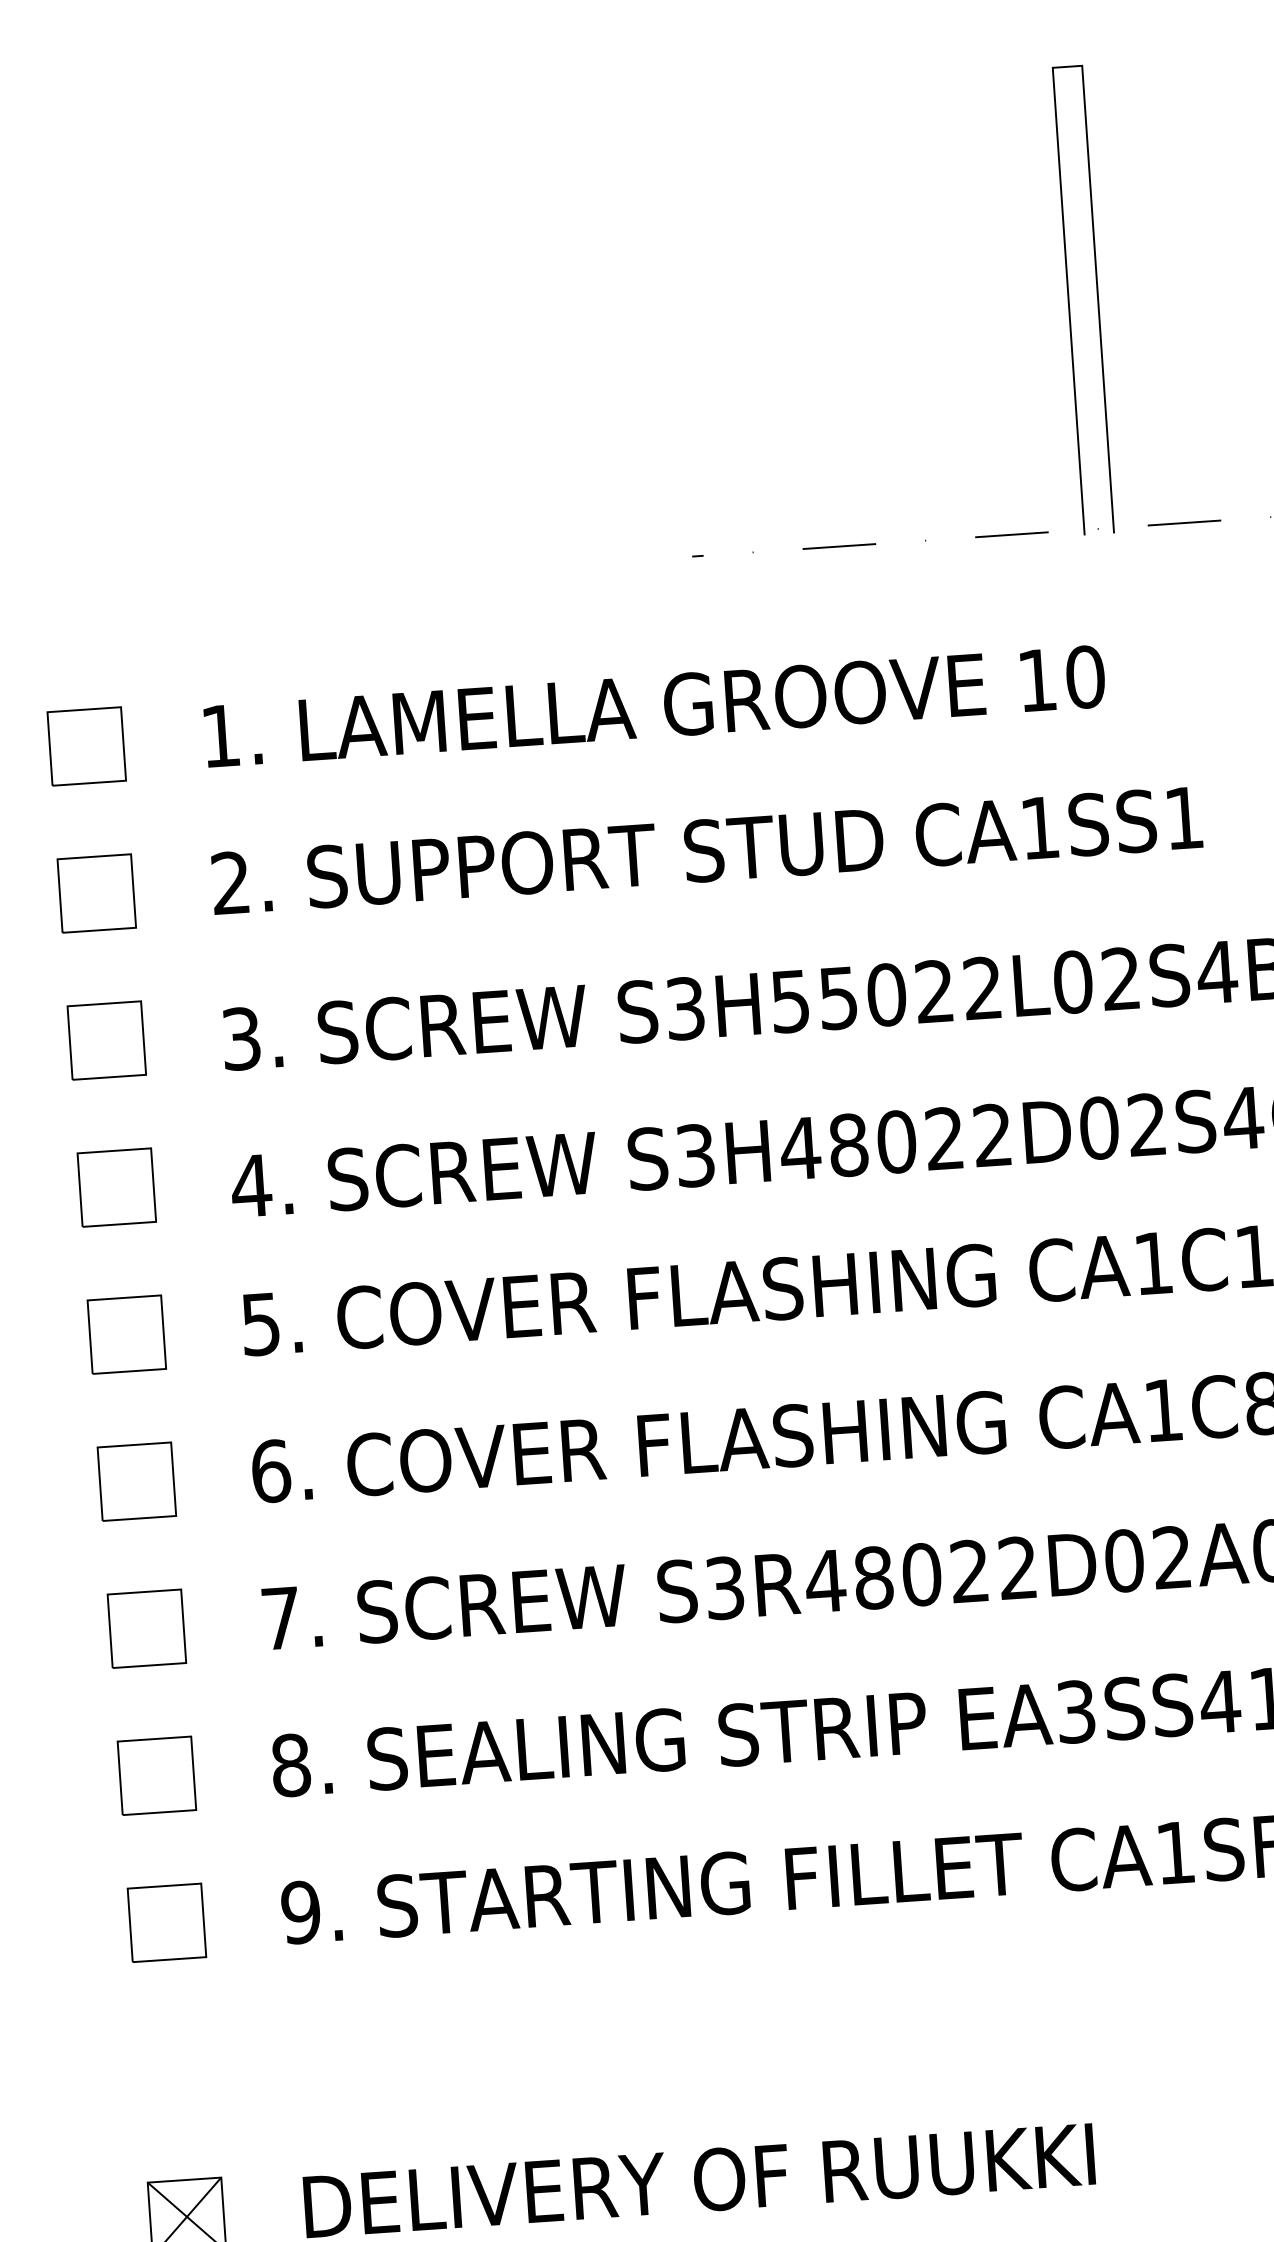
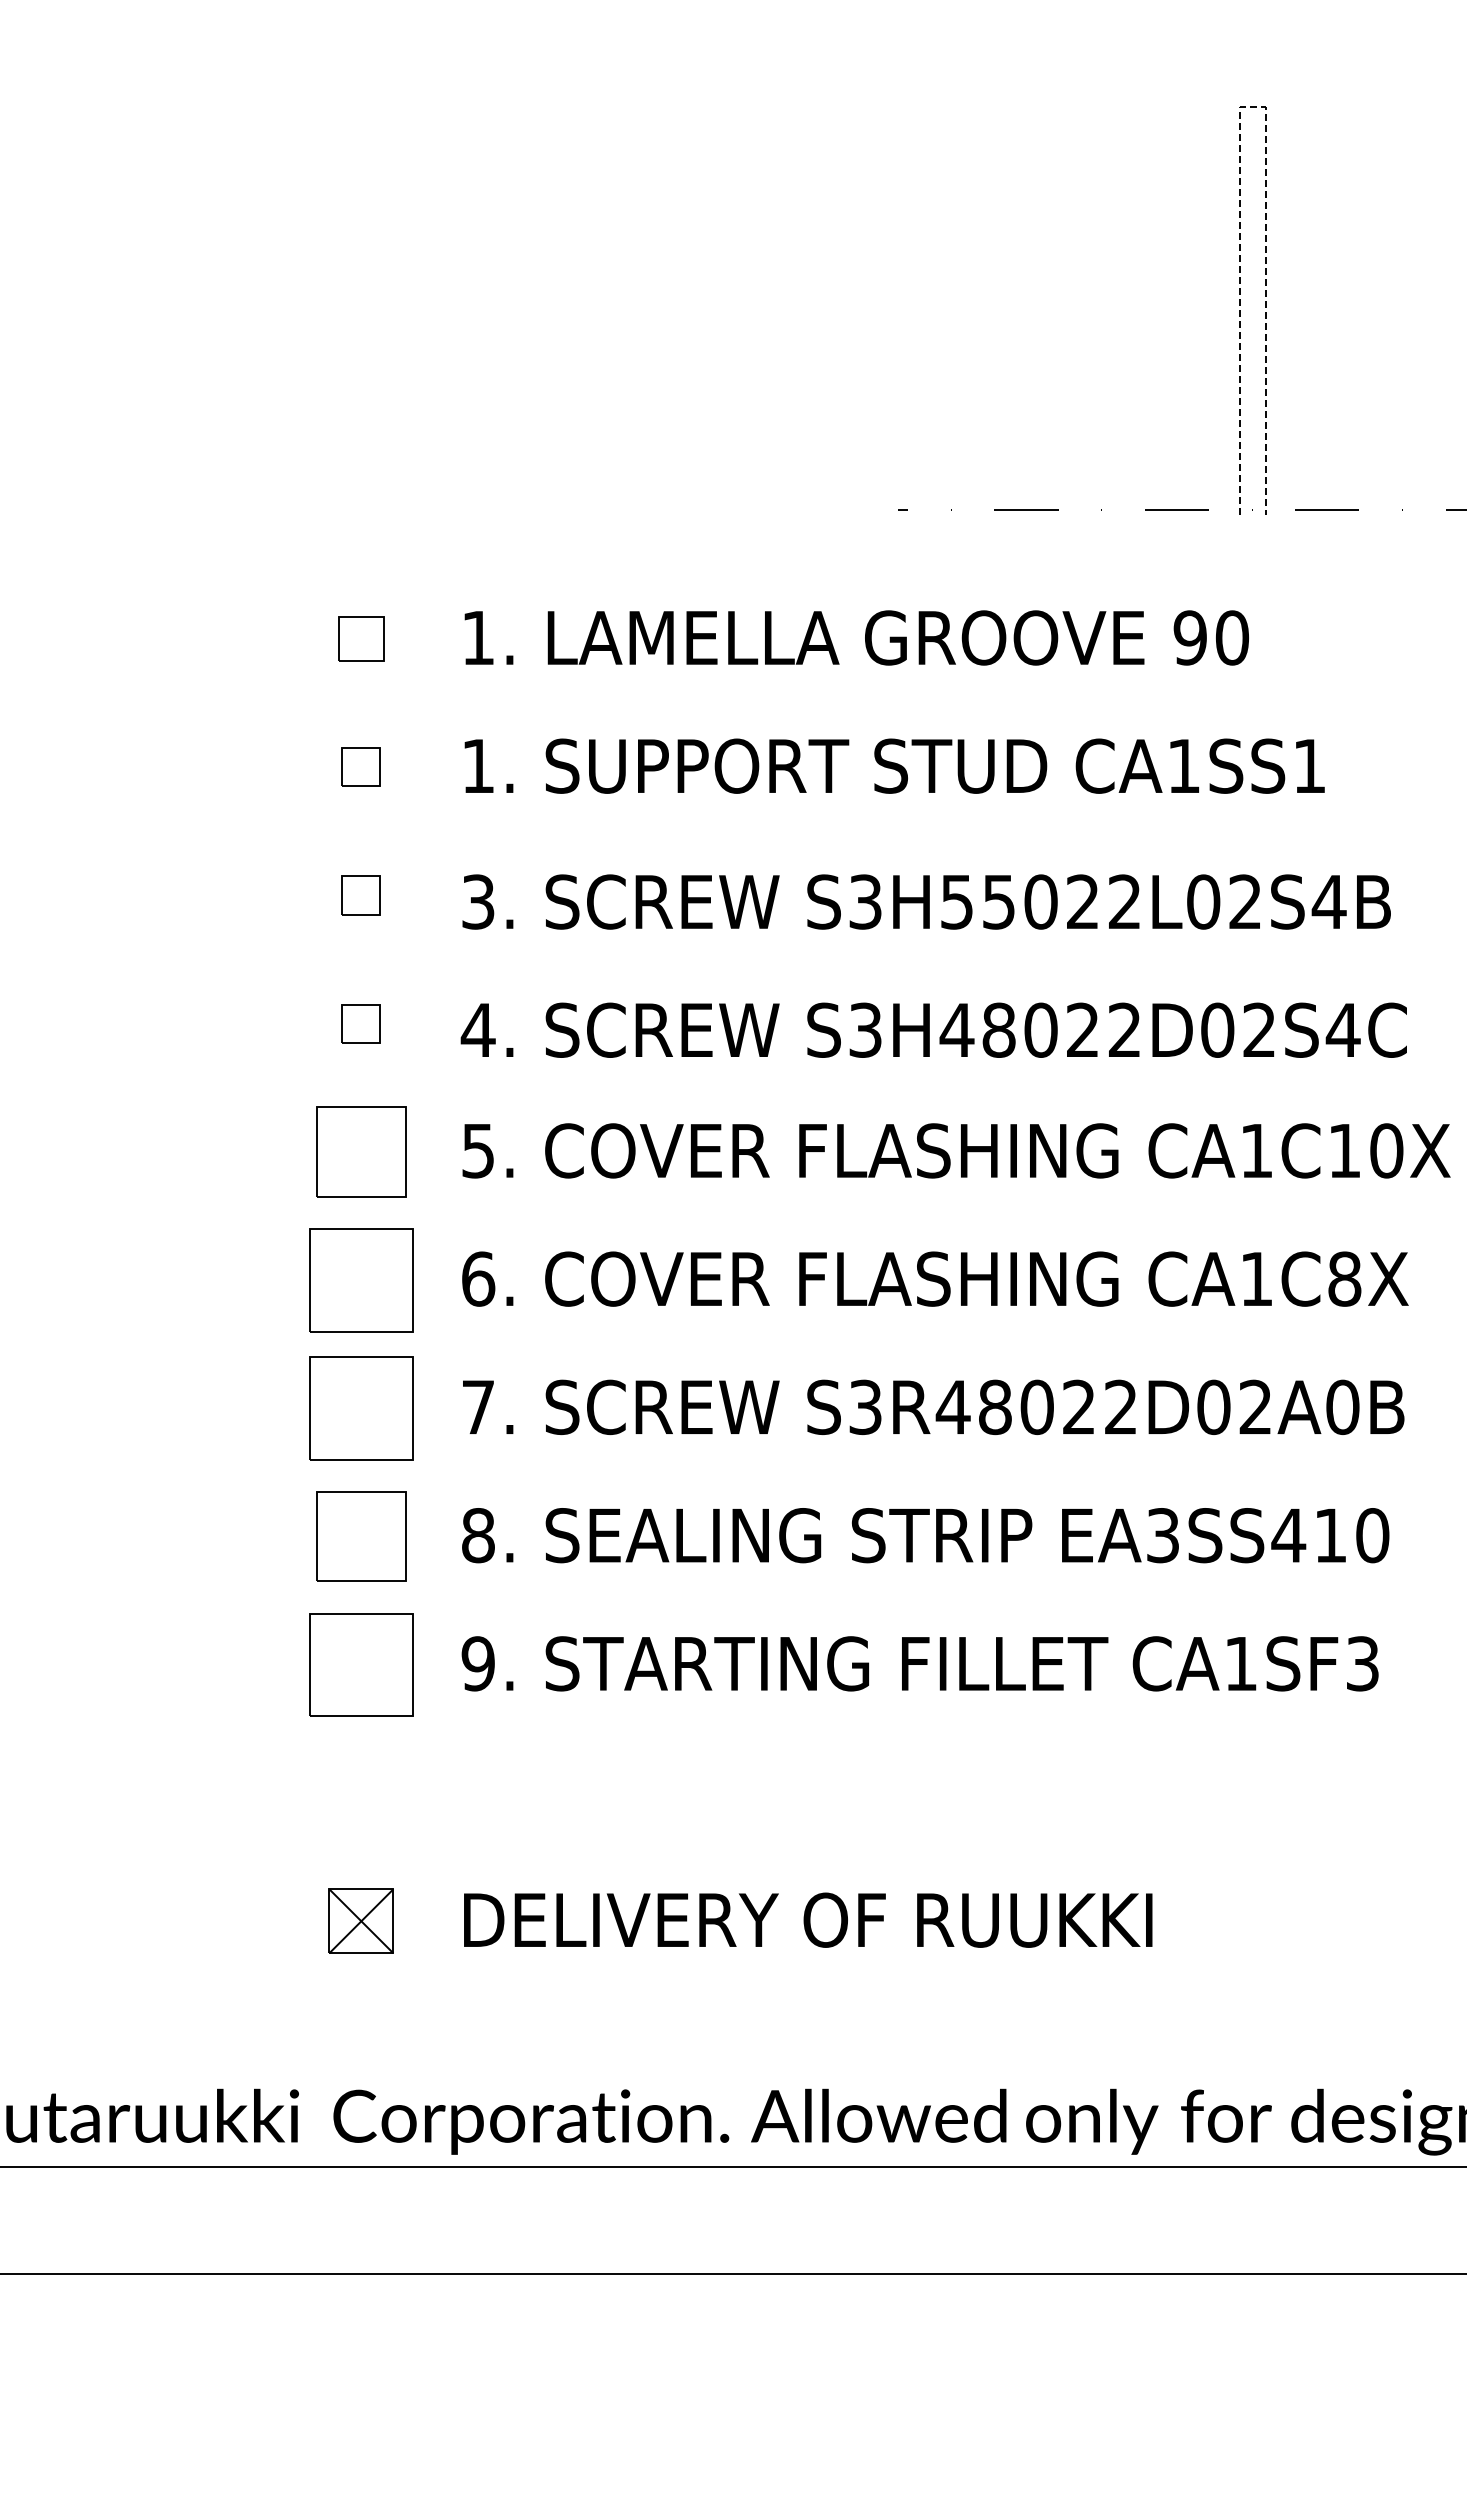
line: (1067, 67) -> (1252, 107), solid -> dashed
text: (1036, 679) -> (1189, 637), 10 -> 90
part: (85, 745) -> (360, 638), size x0.7
text: (229, 882) -> (477, 765), 2. -> 1.
part: (95, 892) -> (360, 766), size x0.6
part: (105, 1040) -> (360, 895), size x0.6
part: (115, 1187) -> (360, 1023), size x0.6
part: (125, 1334) -> (360, 1151), size x1.4
part: (135, 1480) -> (360, 1279), size x1.6
part: (145, 1628) -> (360, 1408), size x1.6
part: (155, 1775) -> (360, 1536), size x1.4
part: (165, 1922) -> (360, 1664), size x1.6

